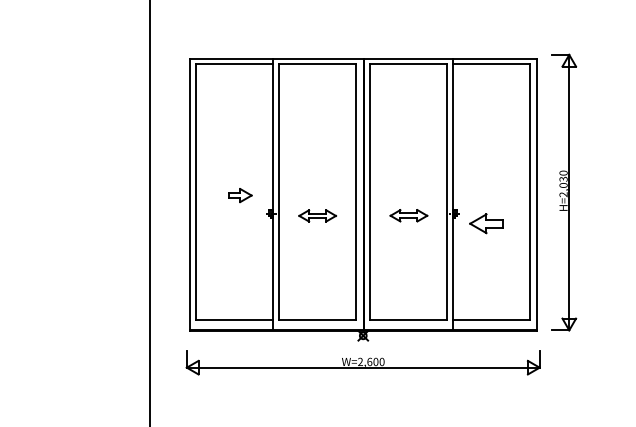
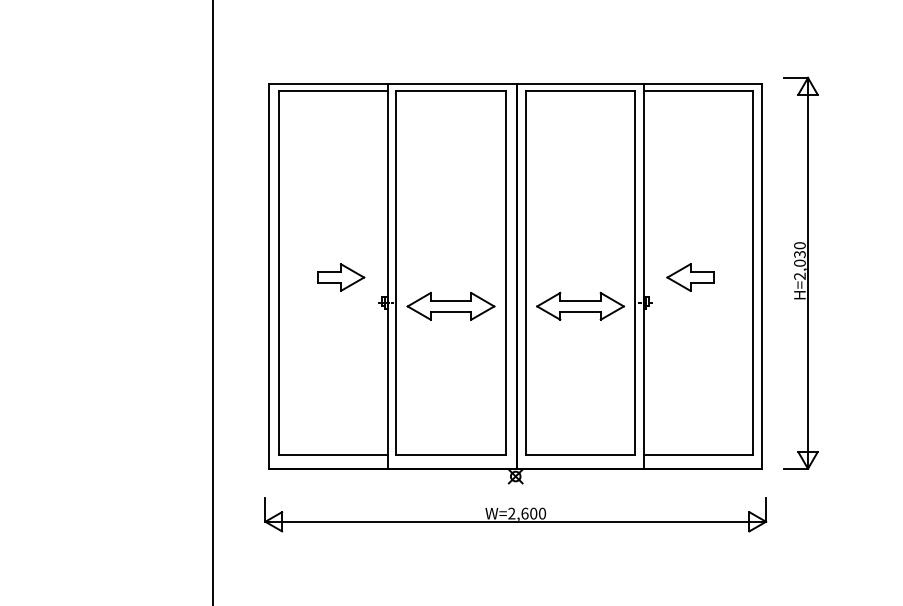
part: (240, 195) -> (341, 277), size x1.43
part: (317, 215) -> (450, 306), size x1.67
part: (408, 215) -> (580, 305), size x1.67
part: (486, 223) -> (690, 277), moved

